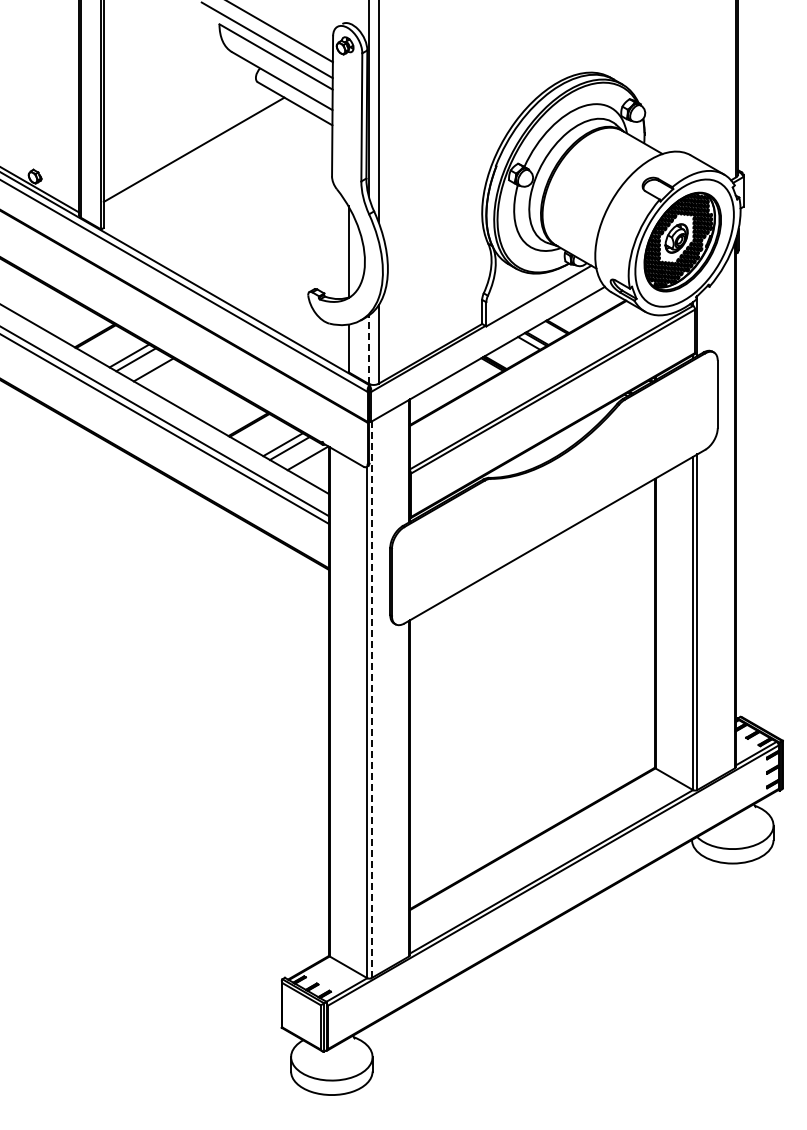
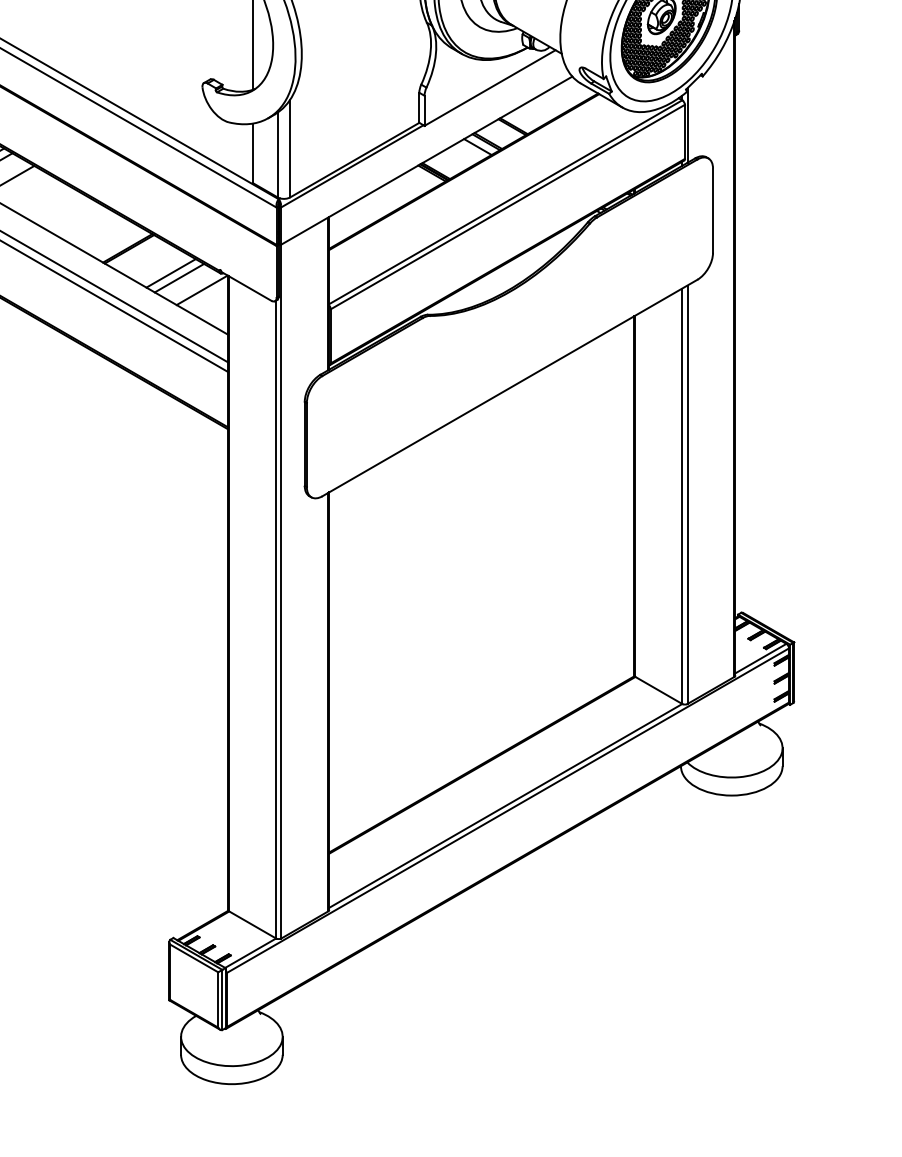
line: (368, 349) -> (277, 154), dashed -> solid
line: (371, 699) -> (281, 591), dashed -> solid

